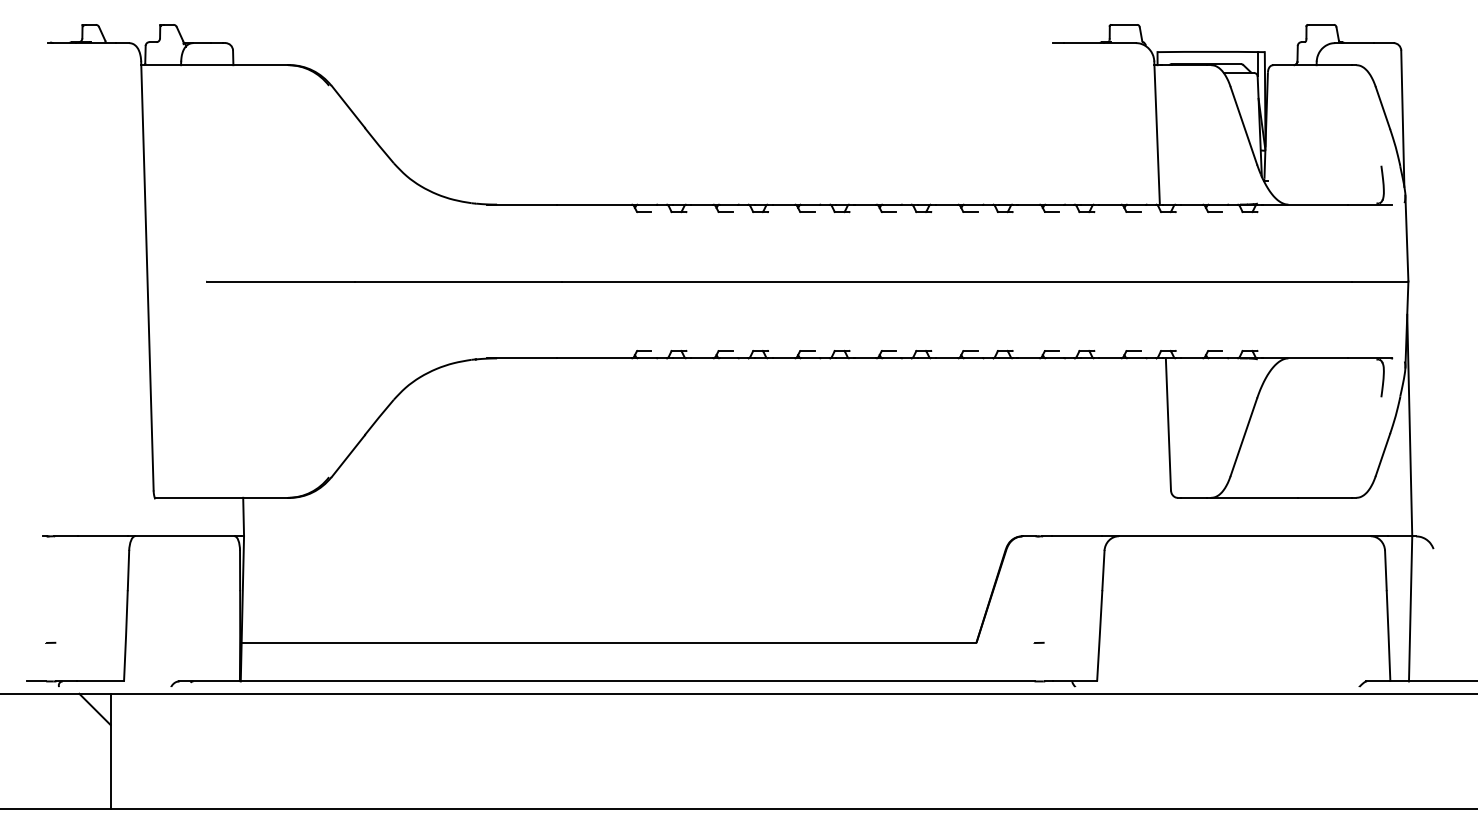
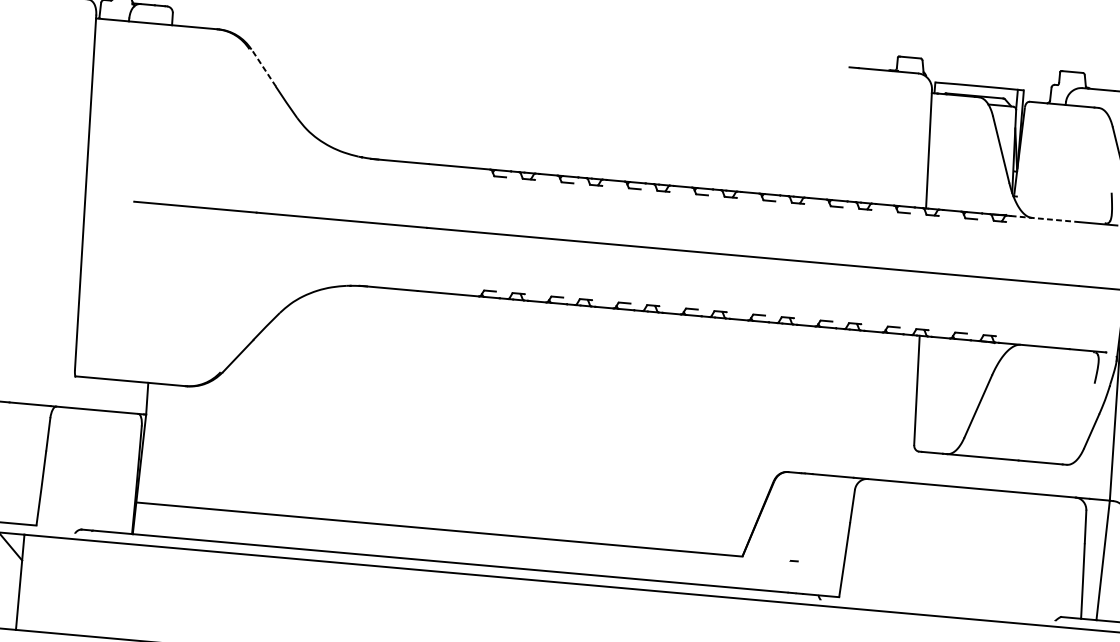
line: (348, 106) -> (263, 67), solid -> dashed
line: (1305, 204) -> (1046, 219), solid -> dashed

